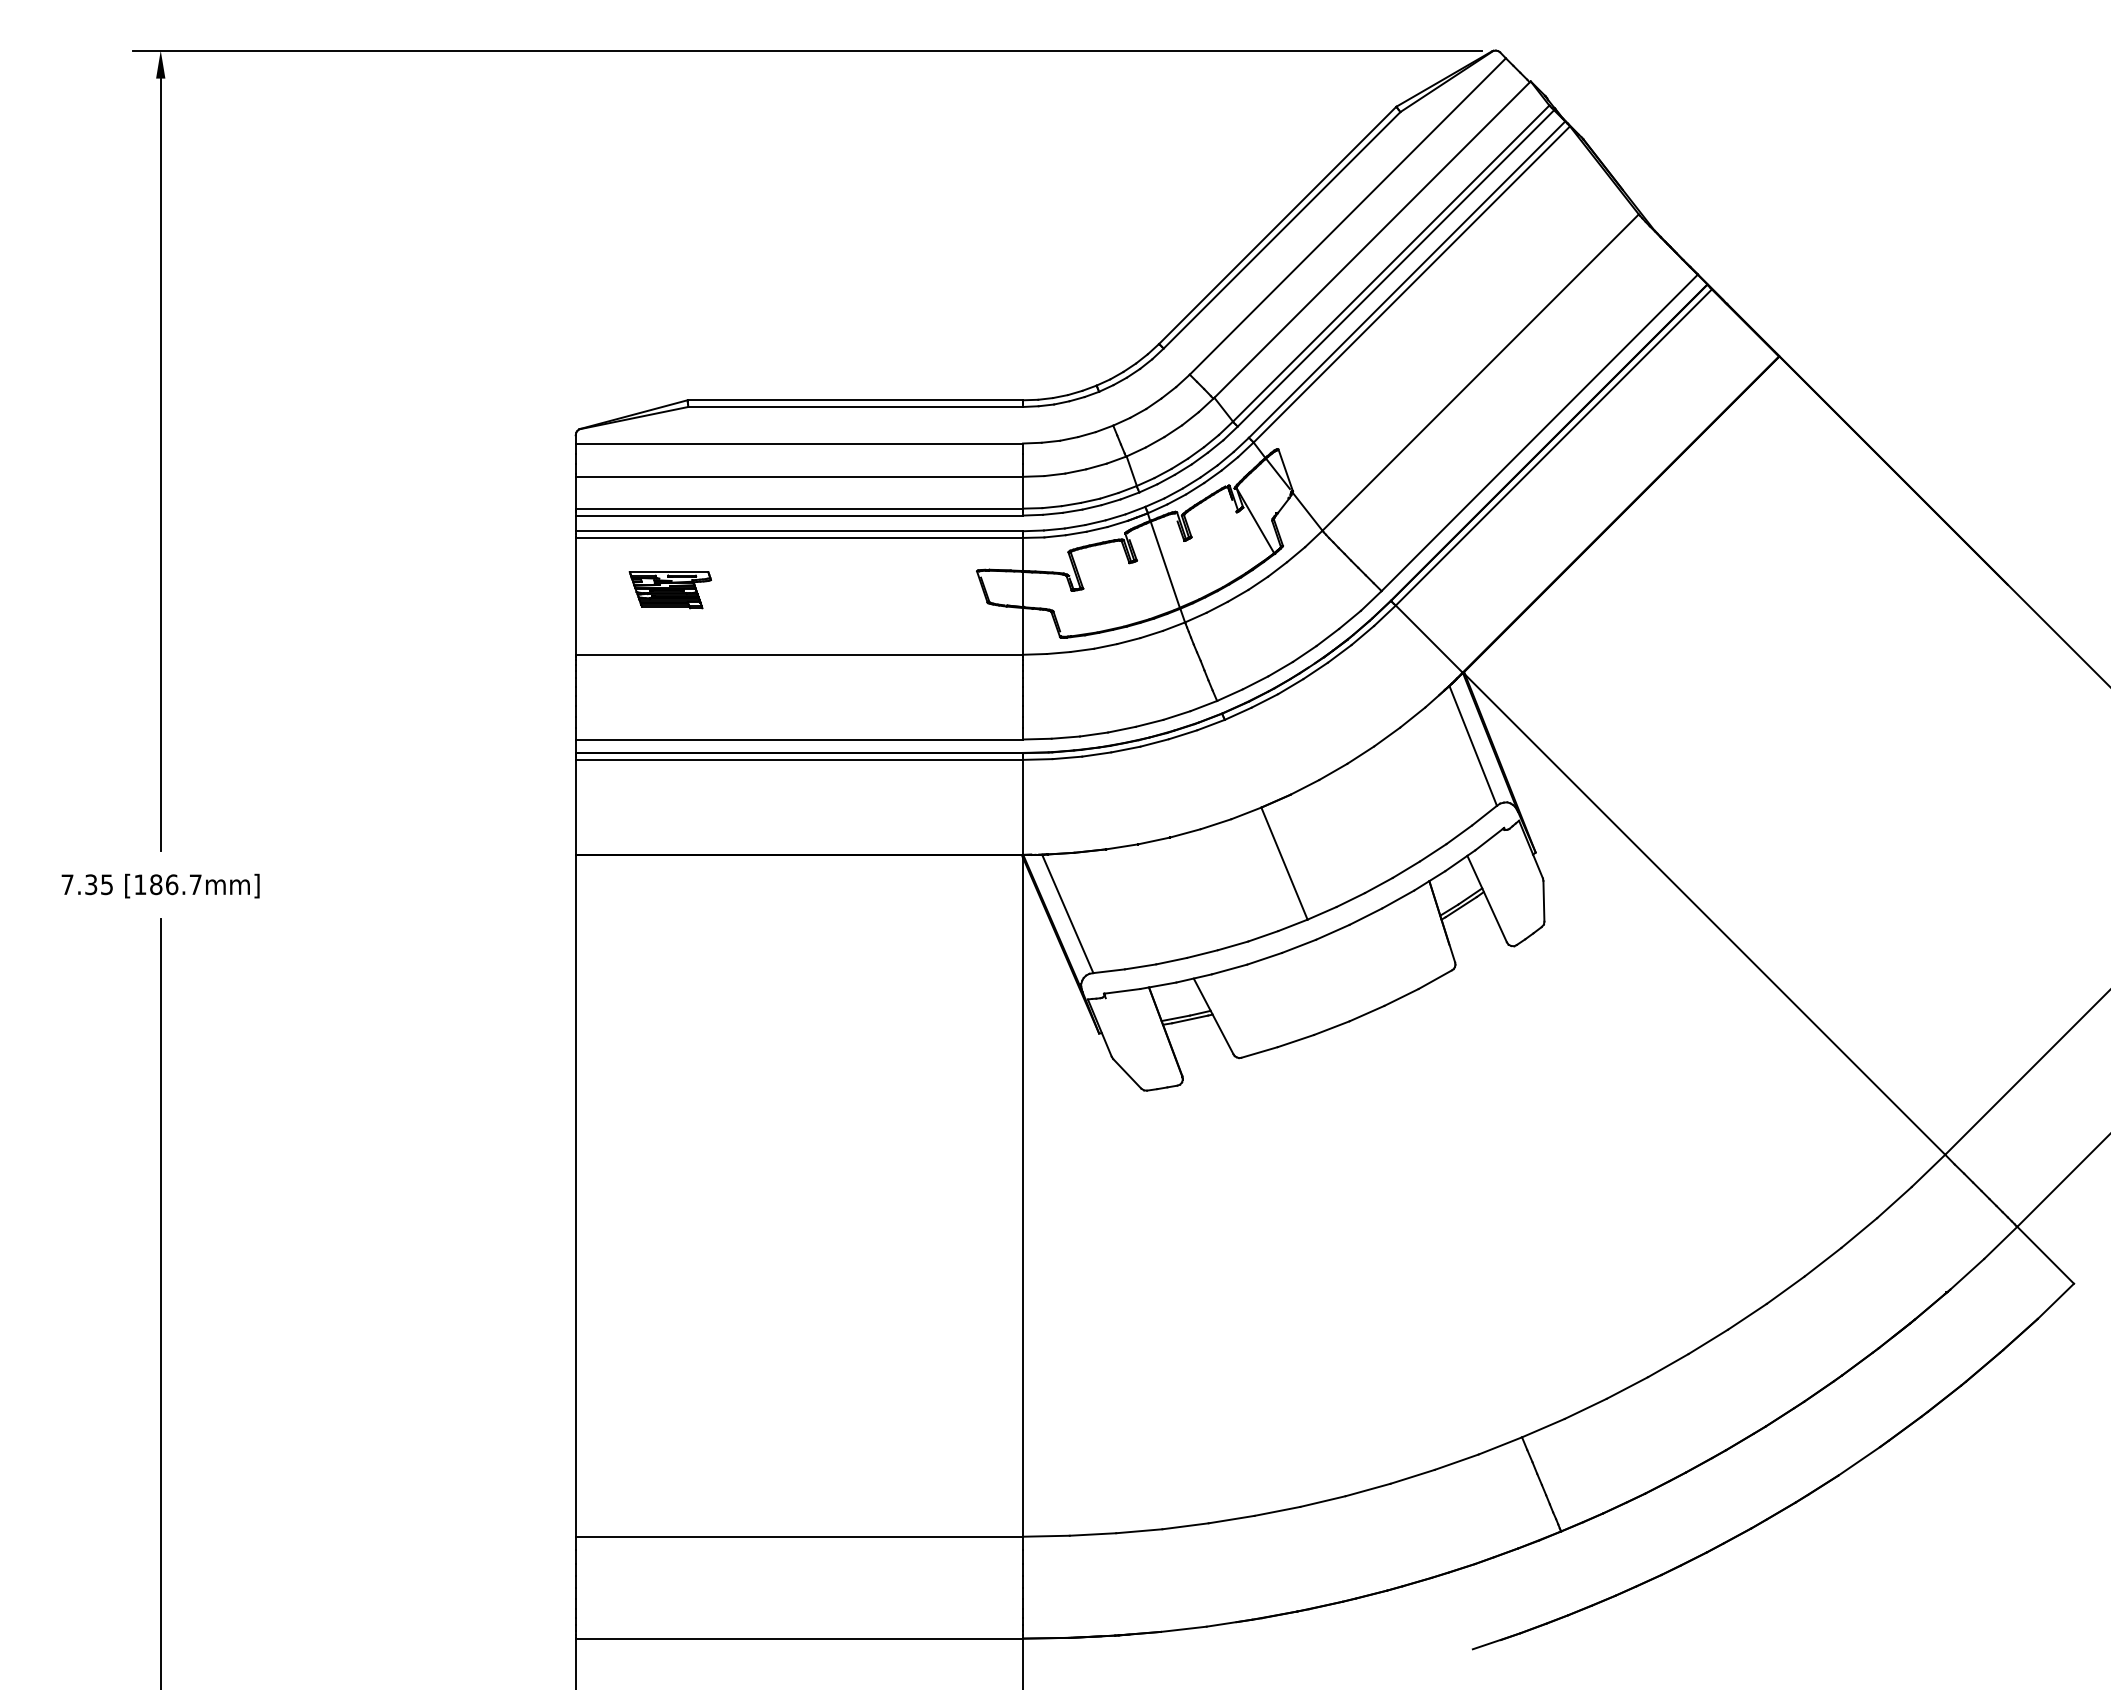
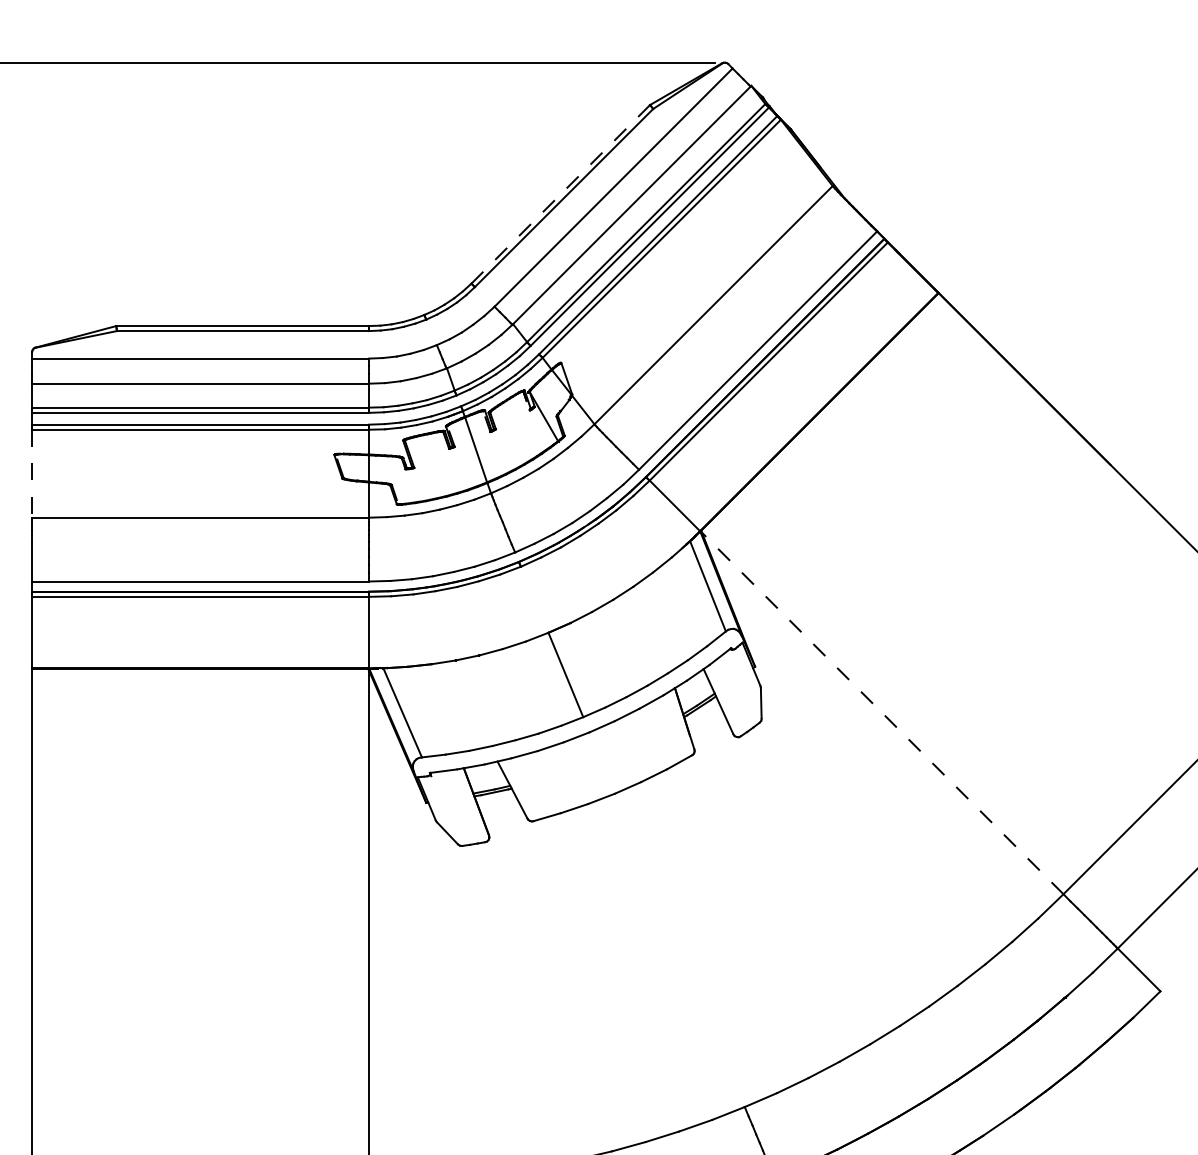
line: (1277, 225) -> (560, 194), solid -> dashed
part: (669, 590) -> (102, 469), removed
line: (575, 596) -> (31, 473), solid -> dashed
line: (1704, 914) -> (882, 713), solid -> dashed

